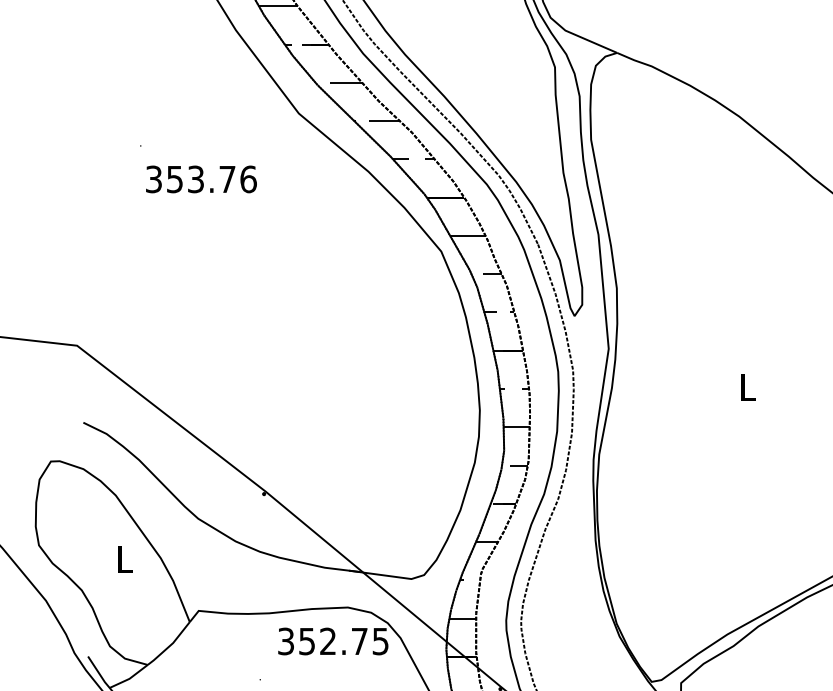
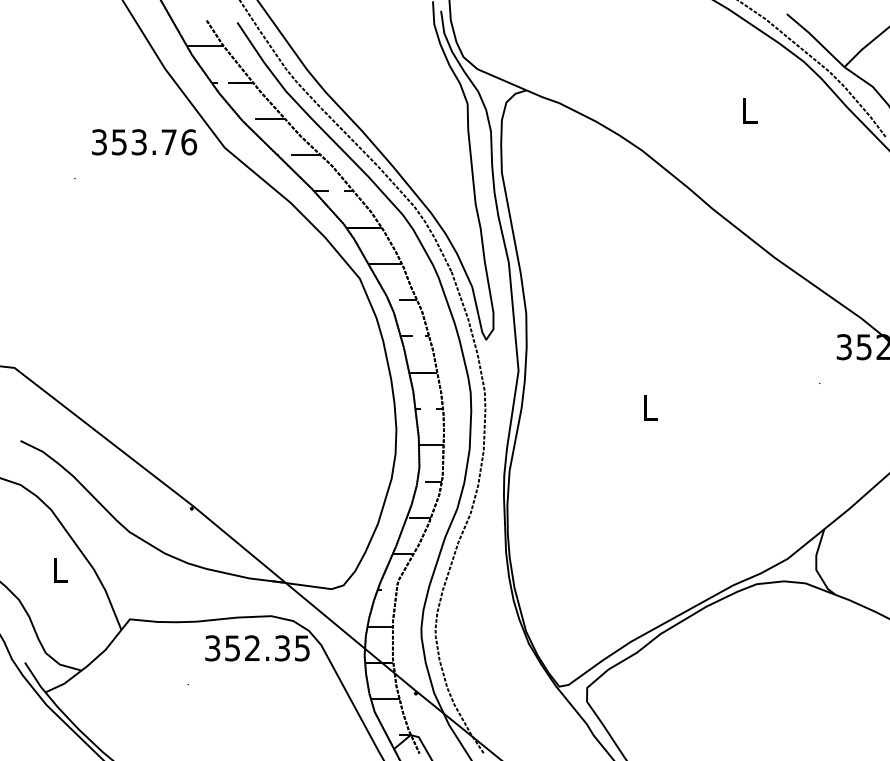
text: (201, 179) -> (144, 142), moved
text: (359, 641) -> (282, 648), 352.75 -> 352.35

